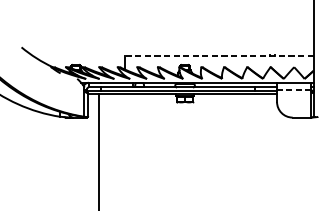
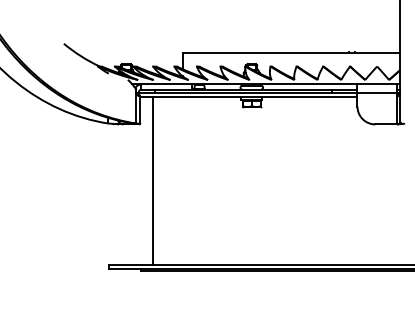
line: (218, 55) -> (290, 53), dashed -> solid
line: (294, 89) -> (377, 92), dashed -> solid

